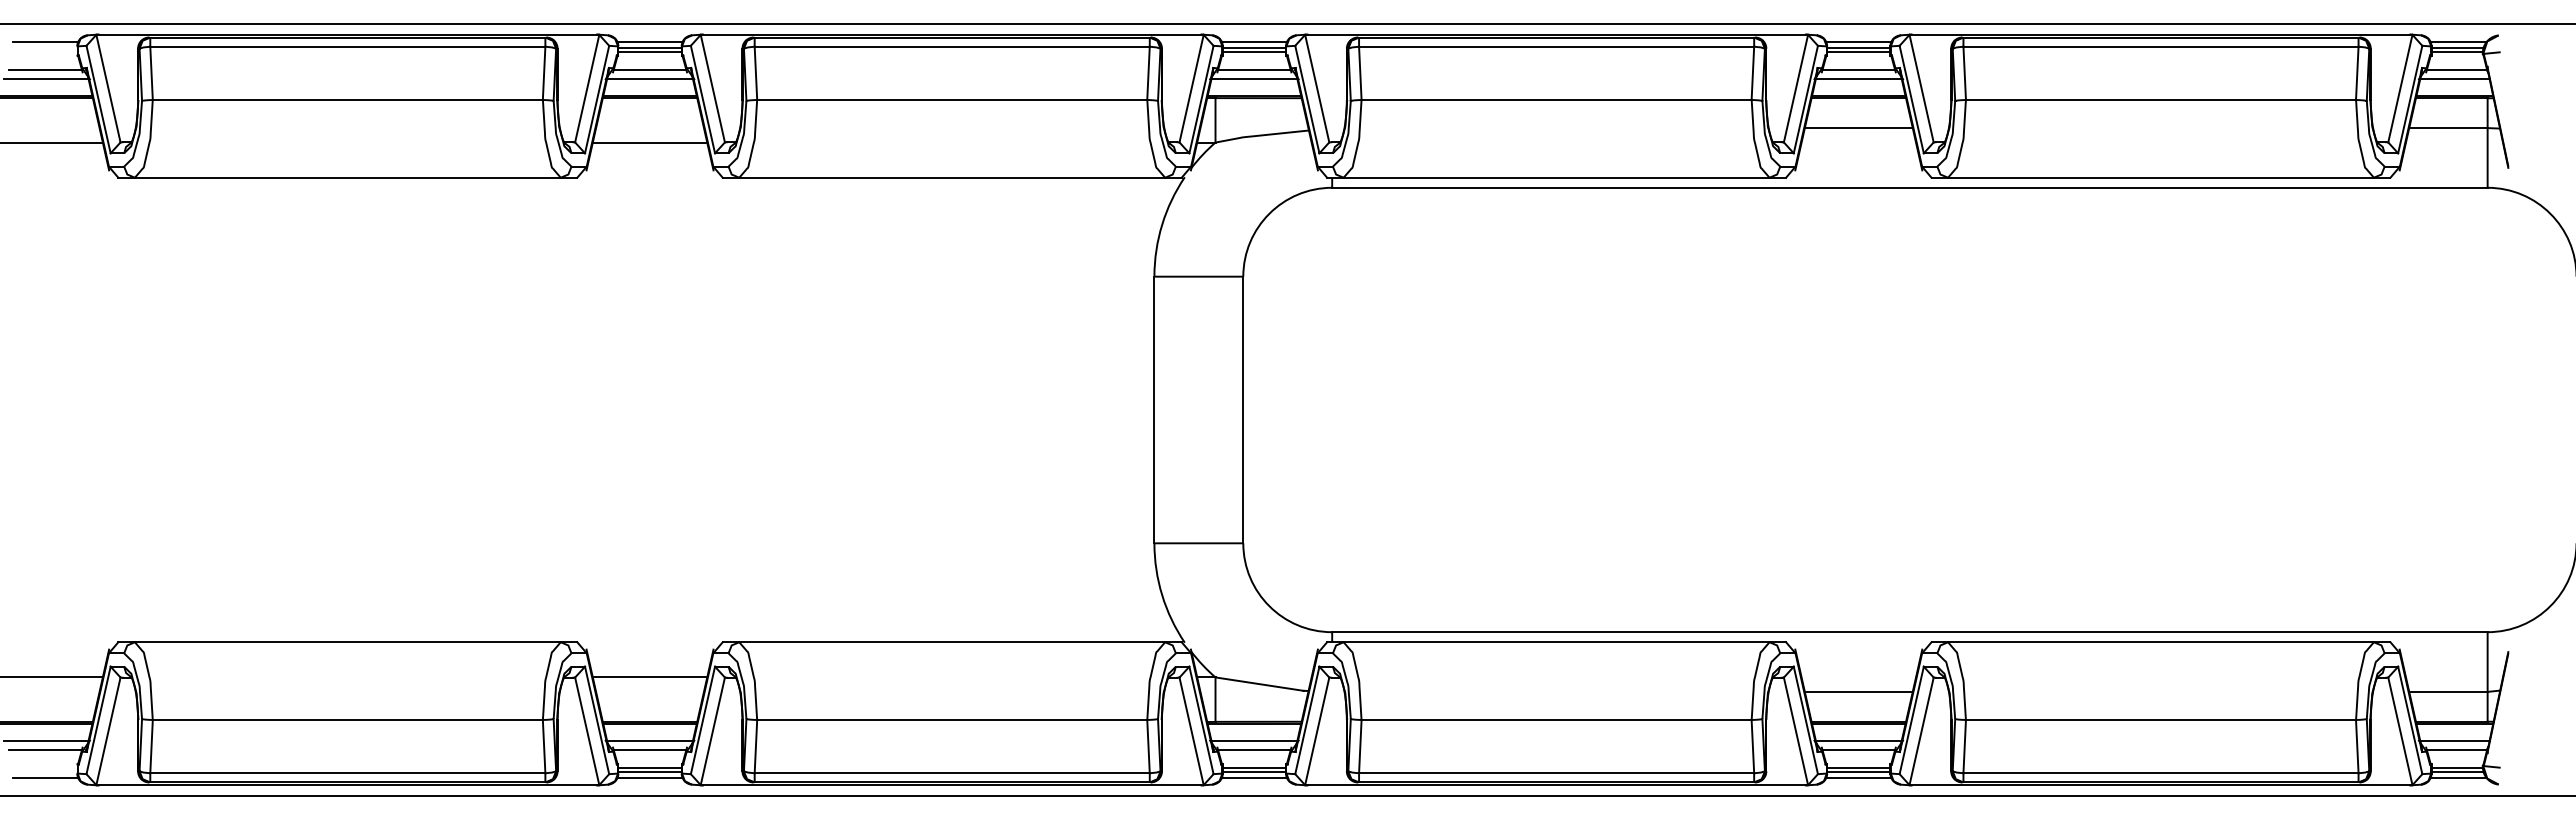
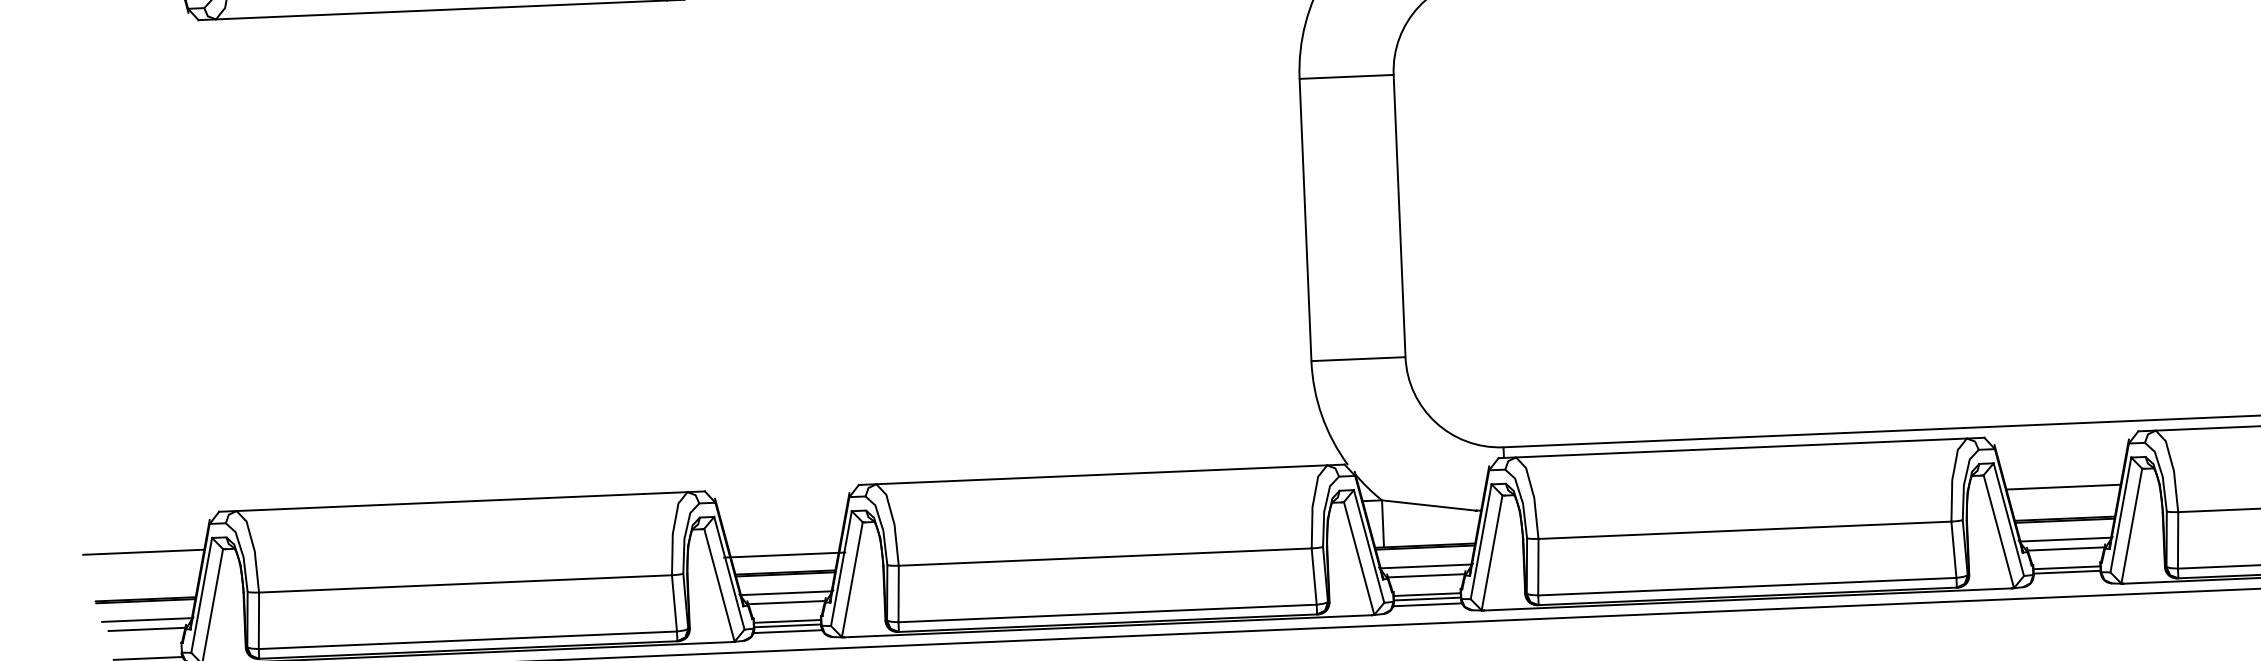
line: (649, 677) -> (784, 555), moved
line: (1858, 777) -> (2067, 577), removed

